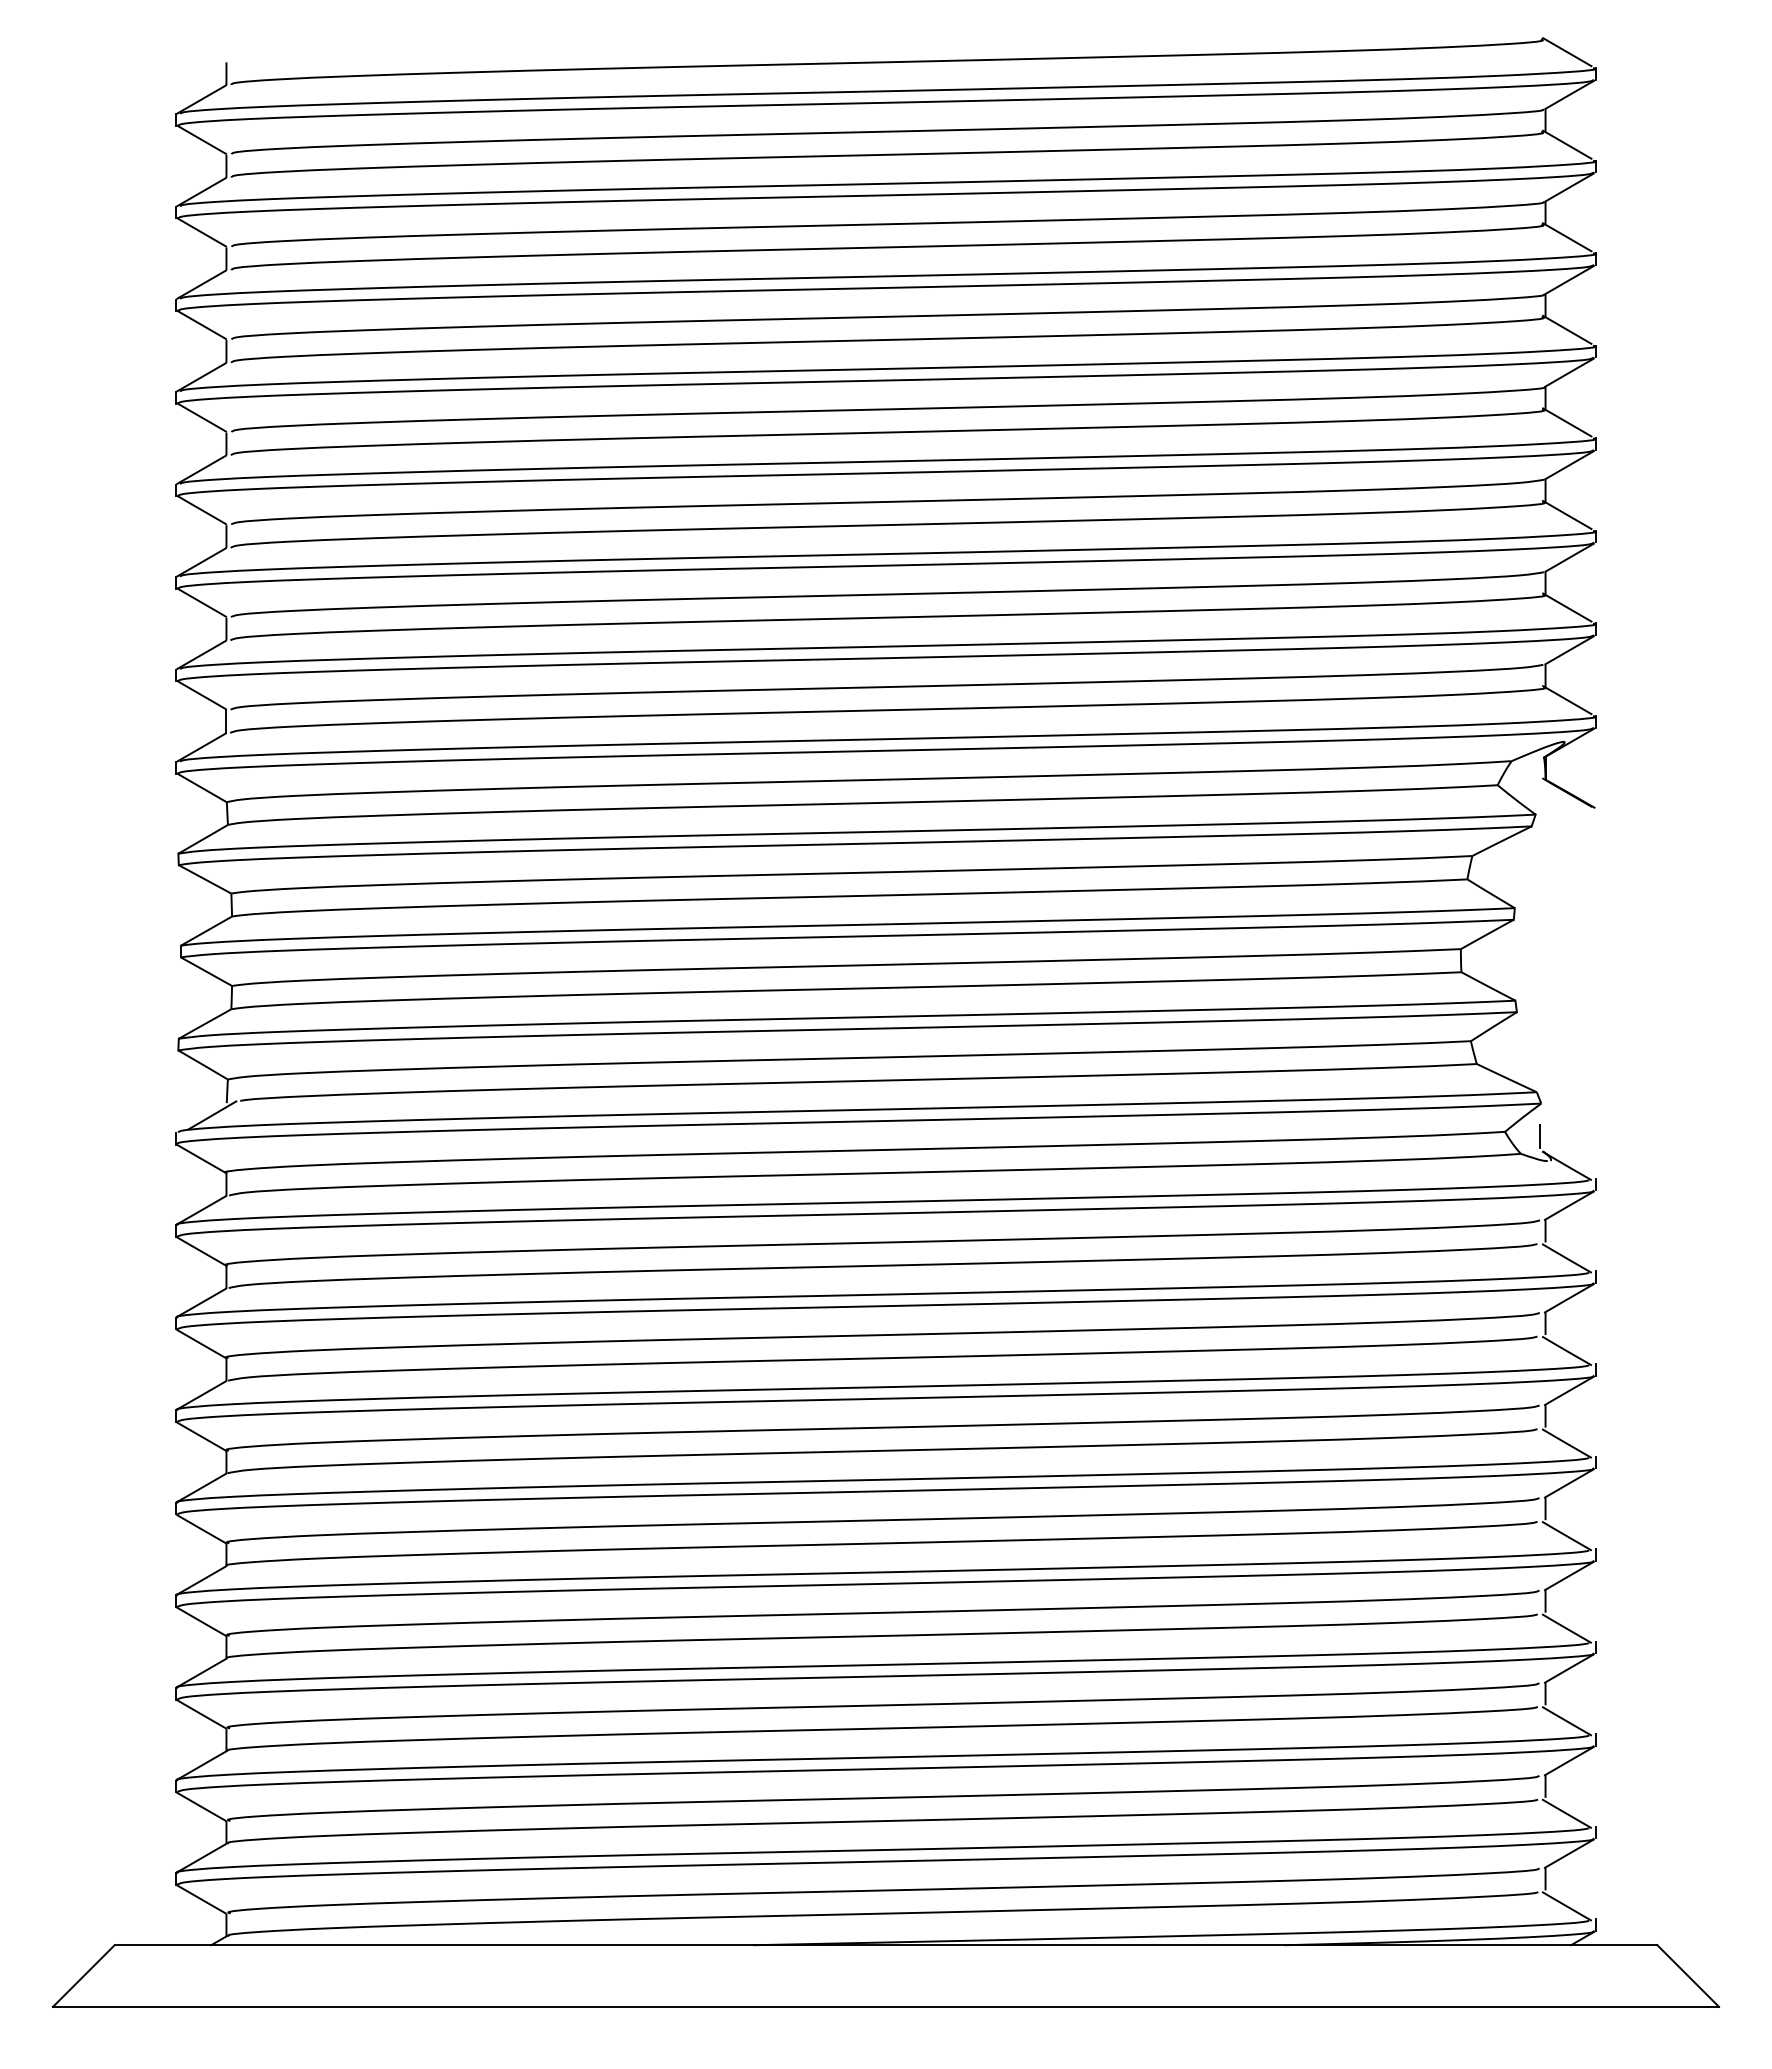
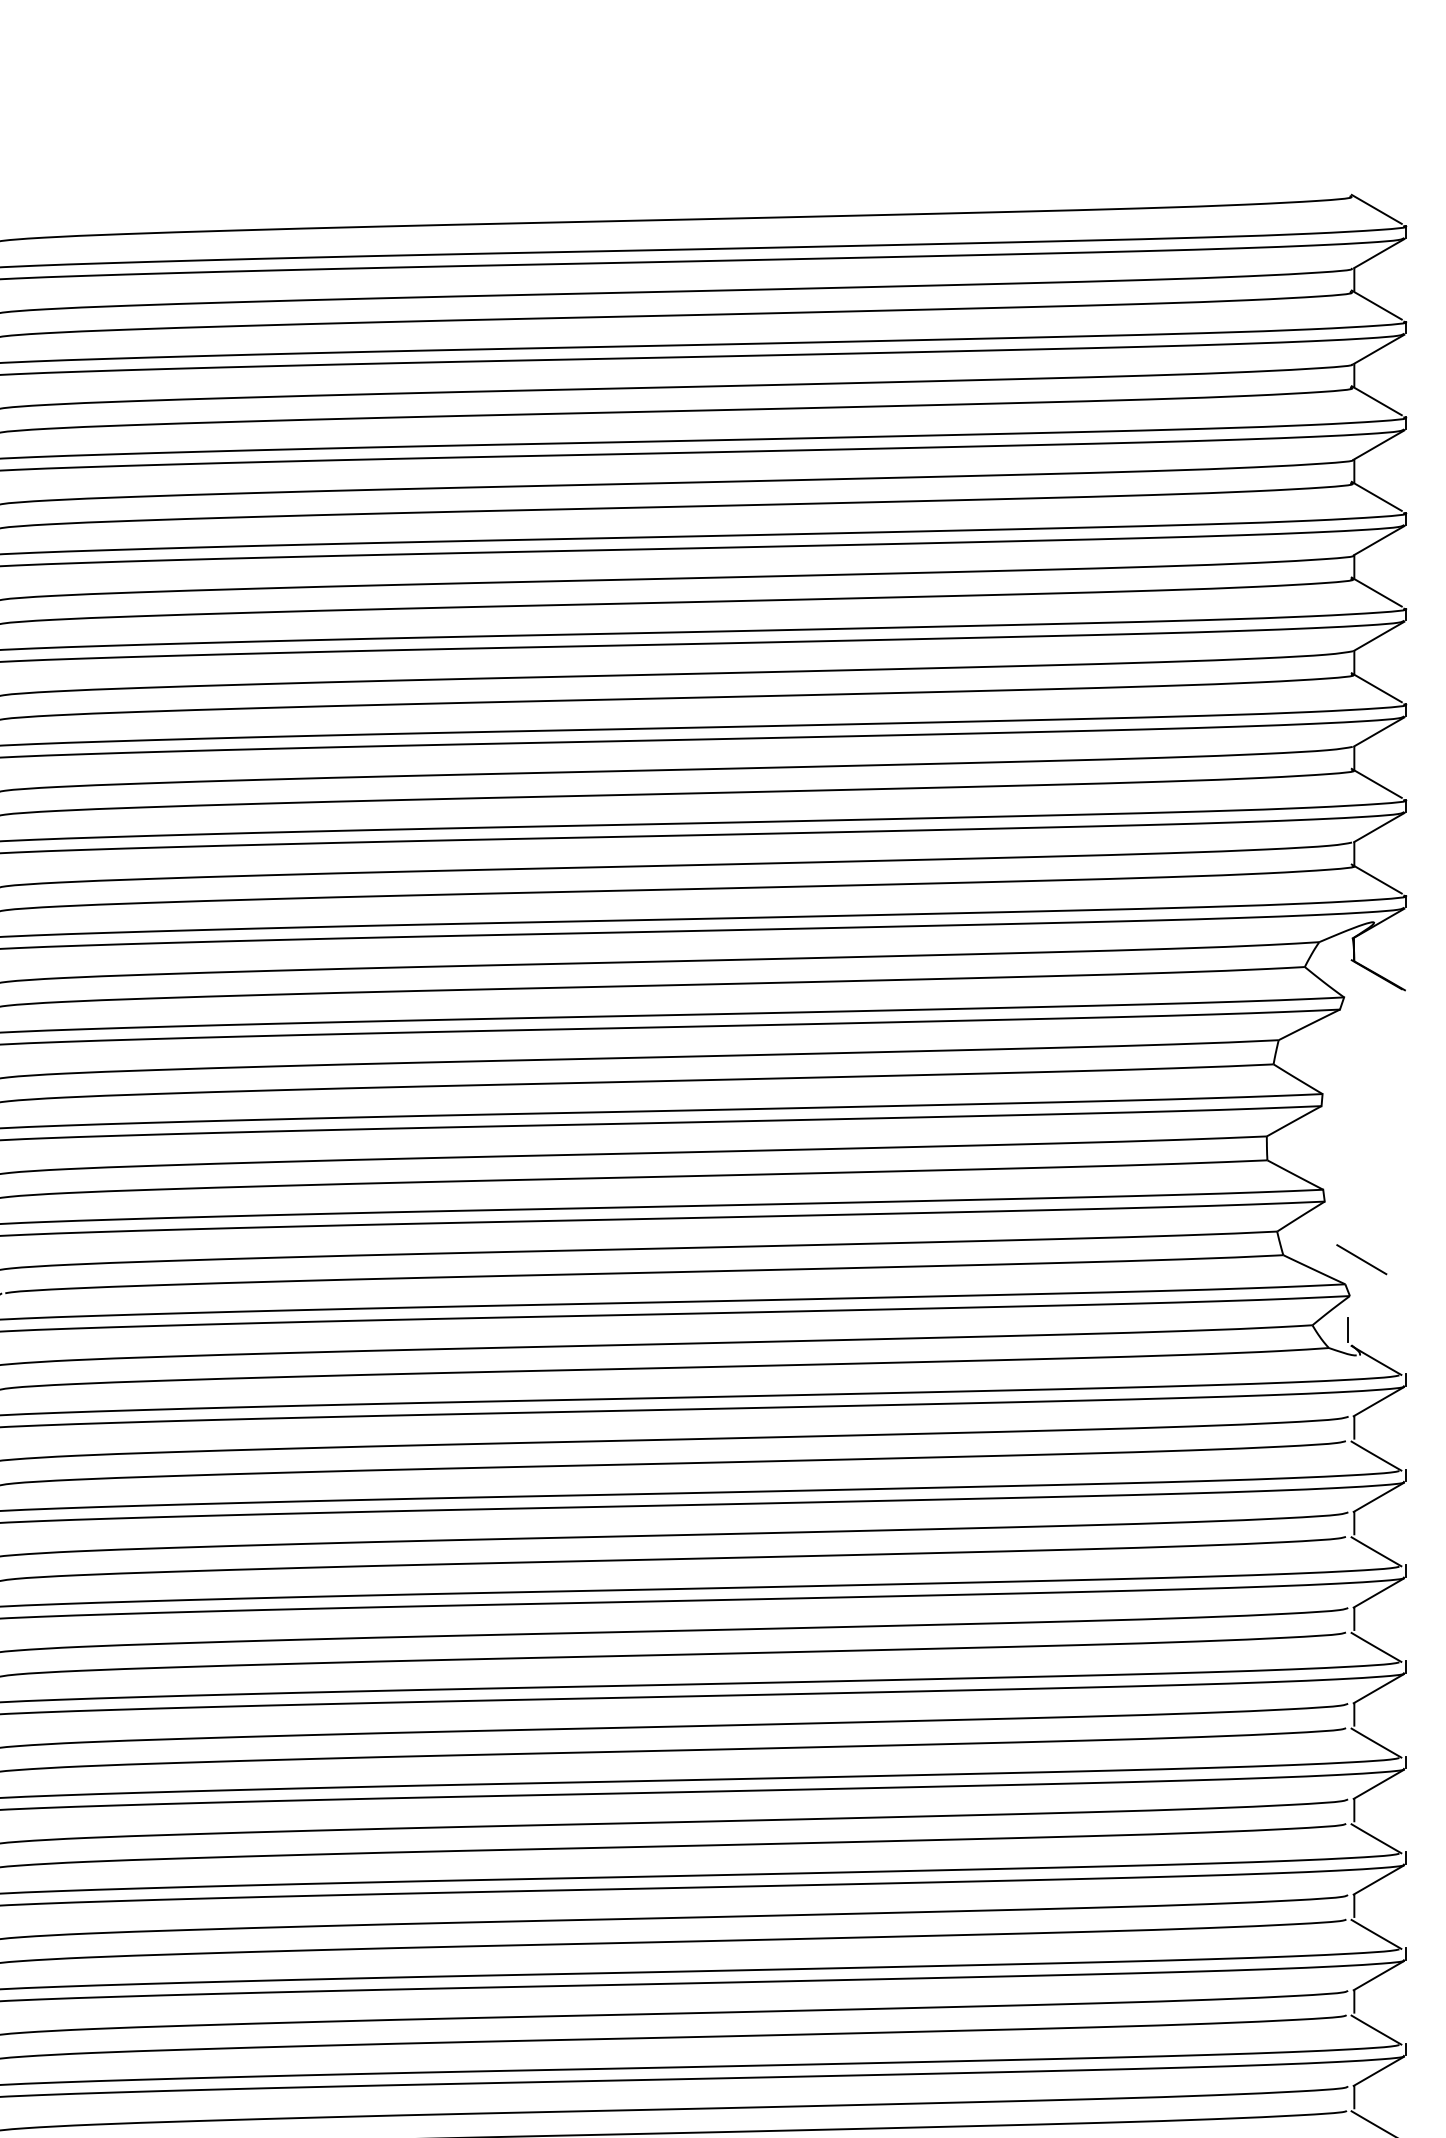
line: (1552, 1068) -> (1361, 1259), added

